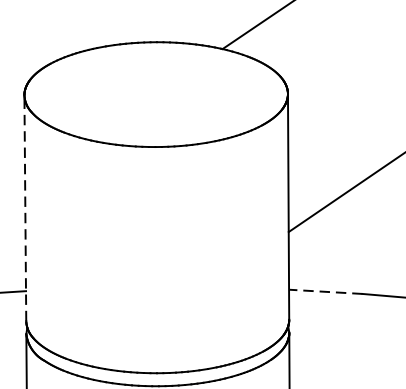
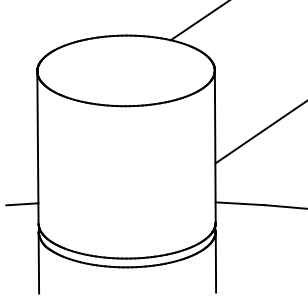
line: (24, 206) -> (37, 146), dashed -> solid
line: (326, 291) -> (240, 203), dashed -> solid

